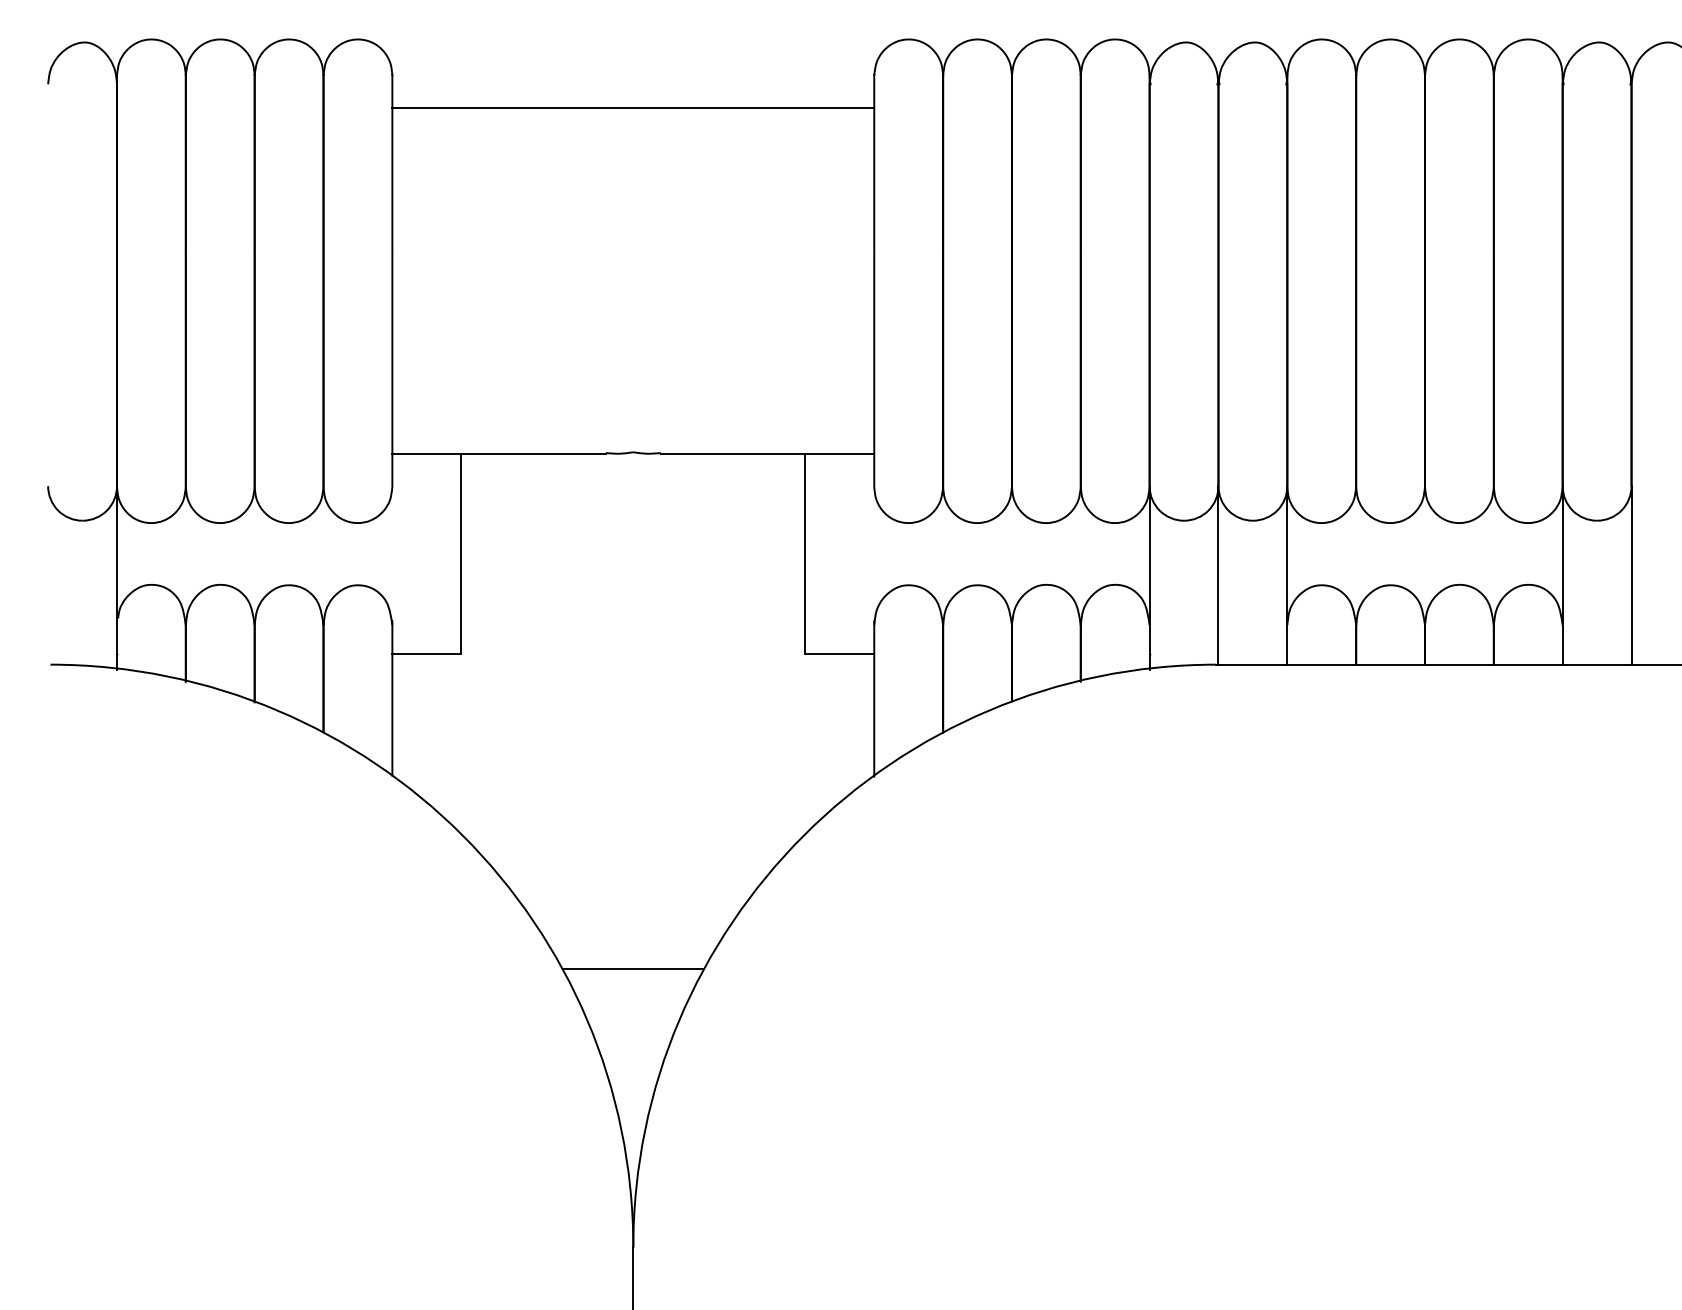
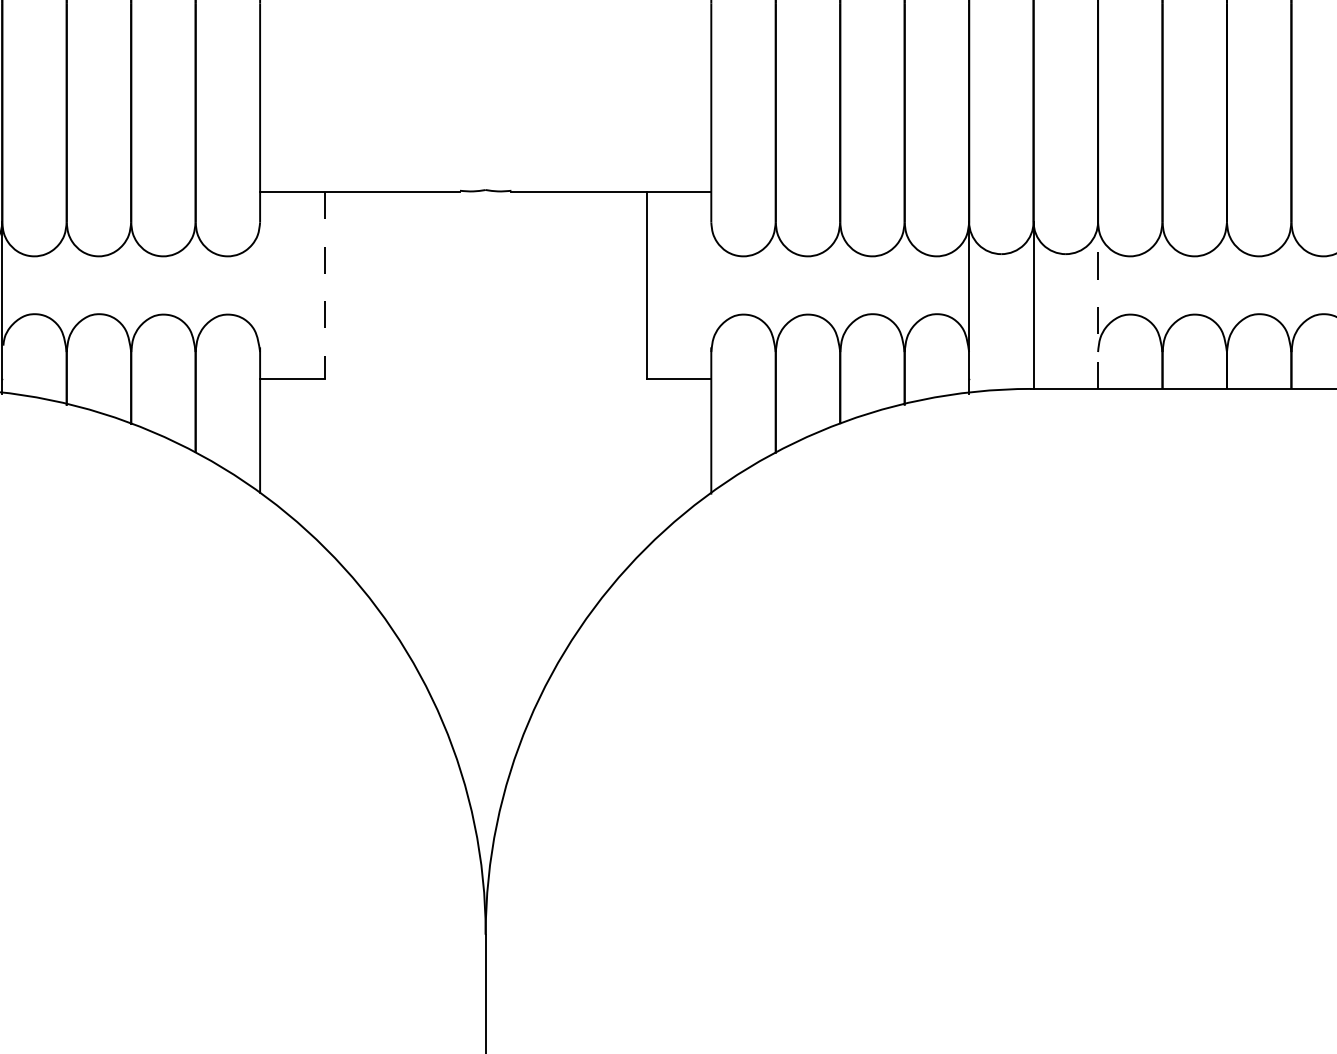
line: (461, 553) -> (324, 284), solid -> dashed
line: (1287, 575) -> (1098, 305), solid -> dashed
line: (632, 969) -> (484, 674), removed

